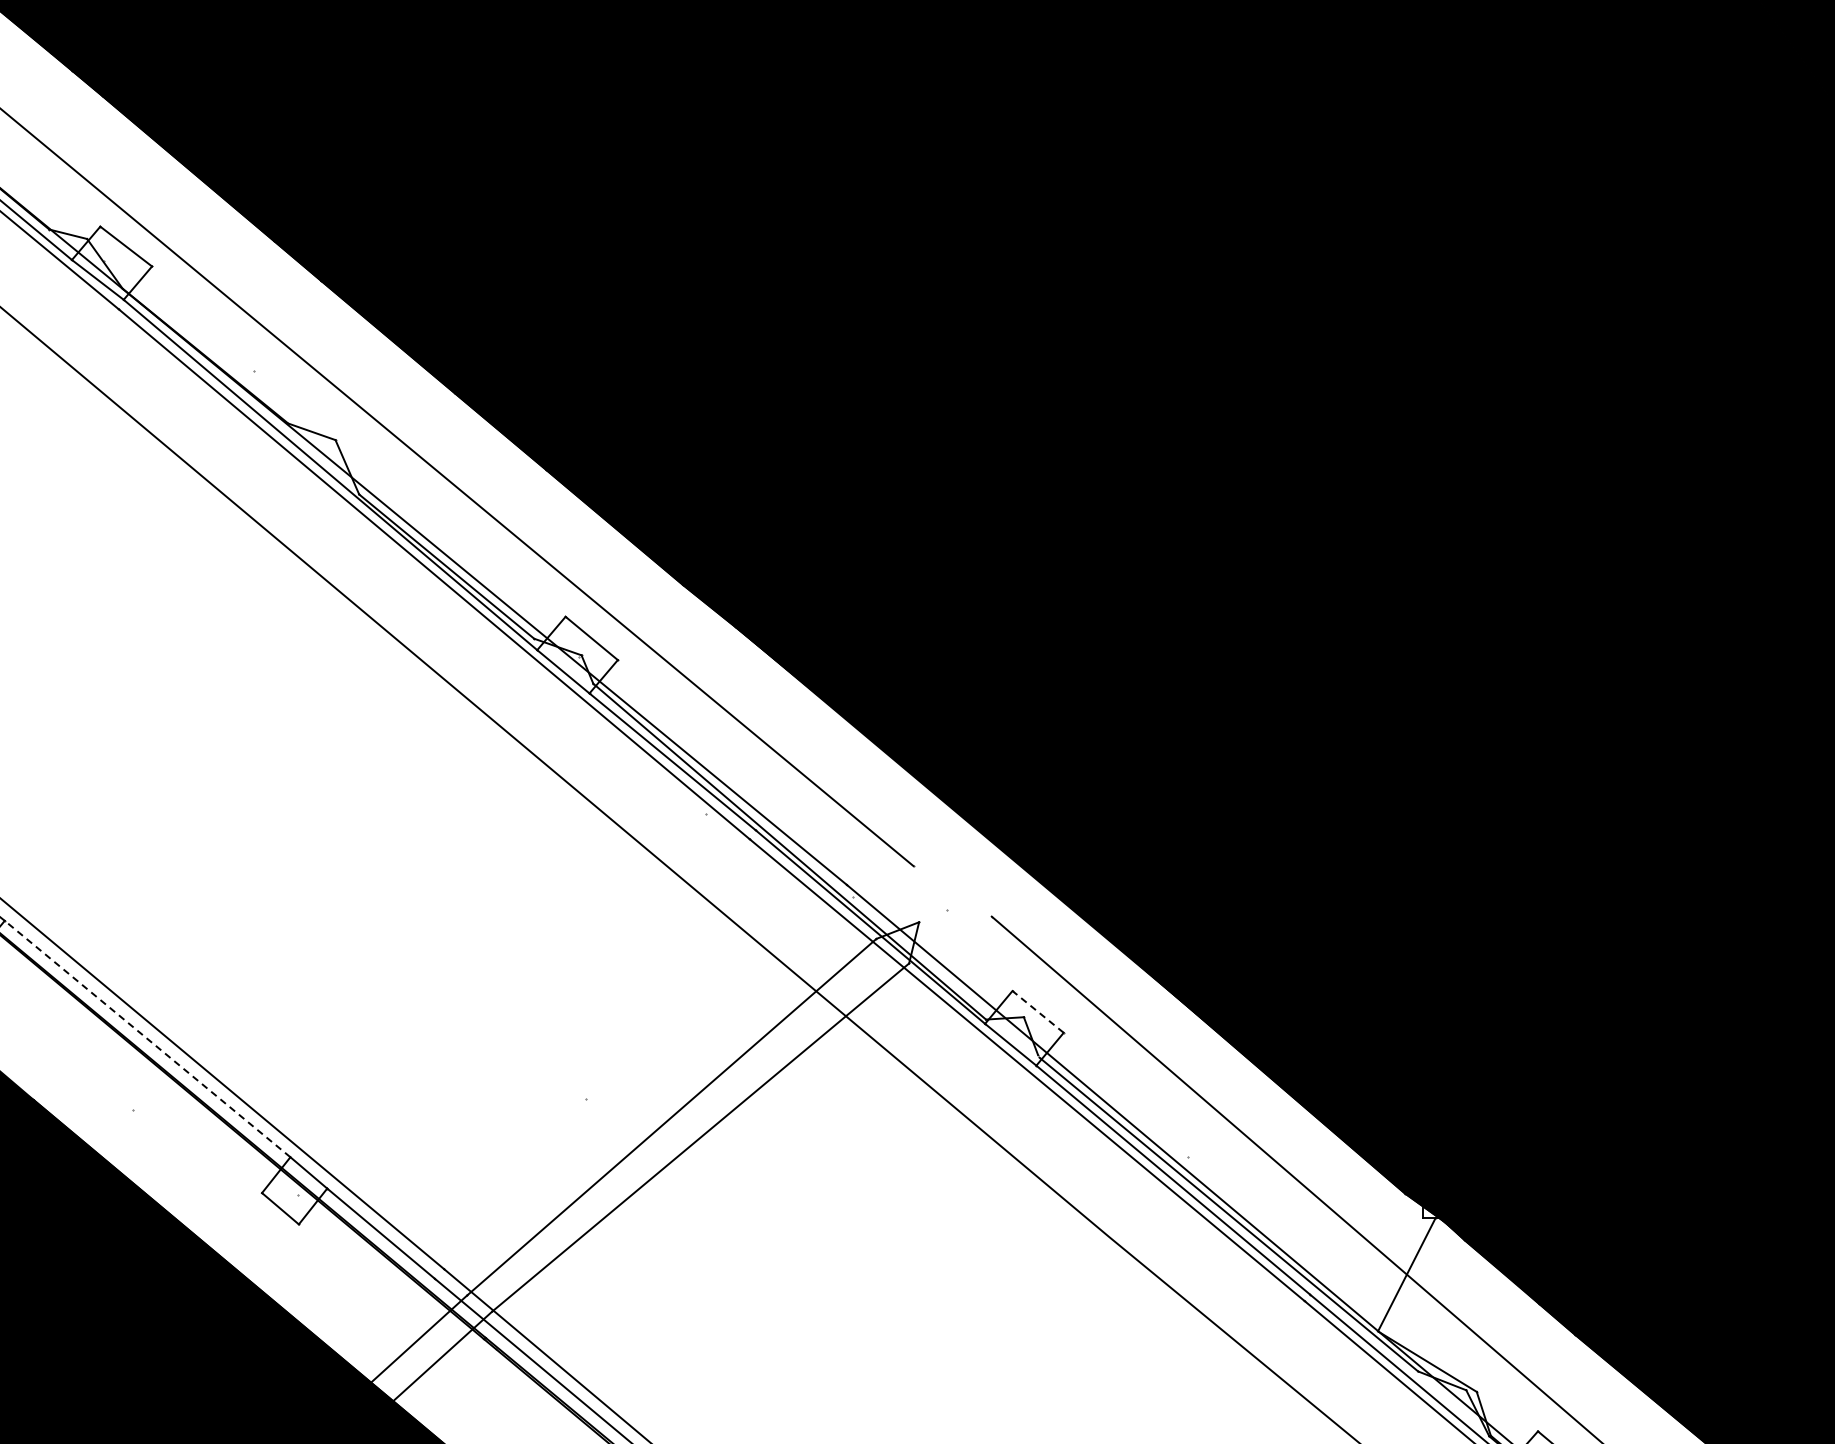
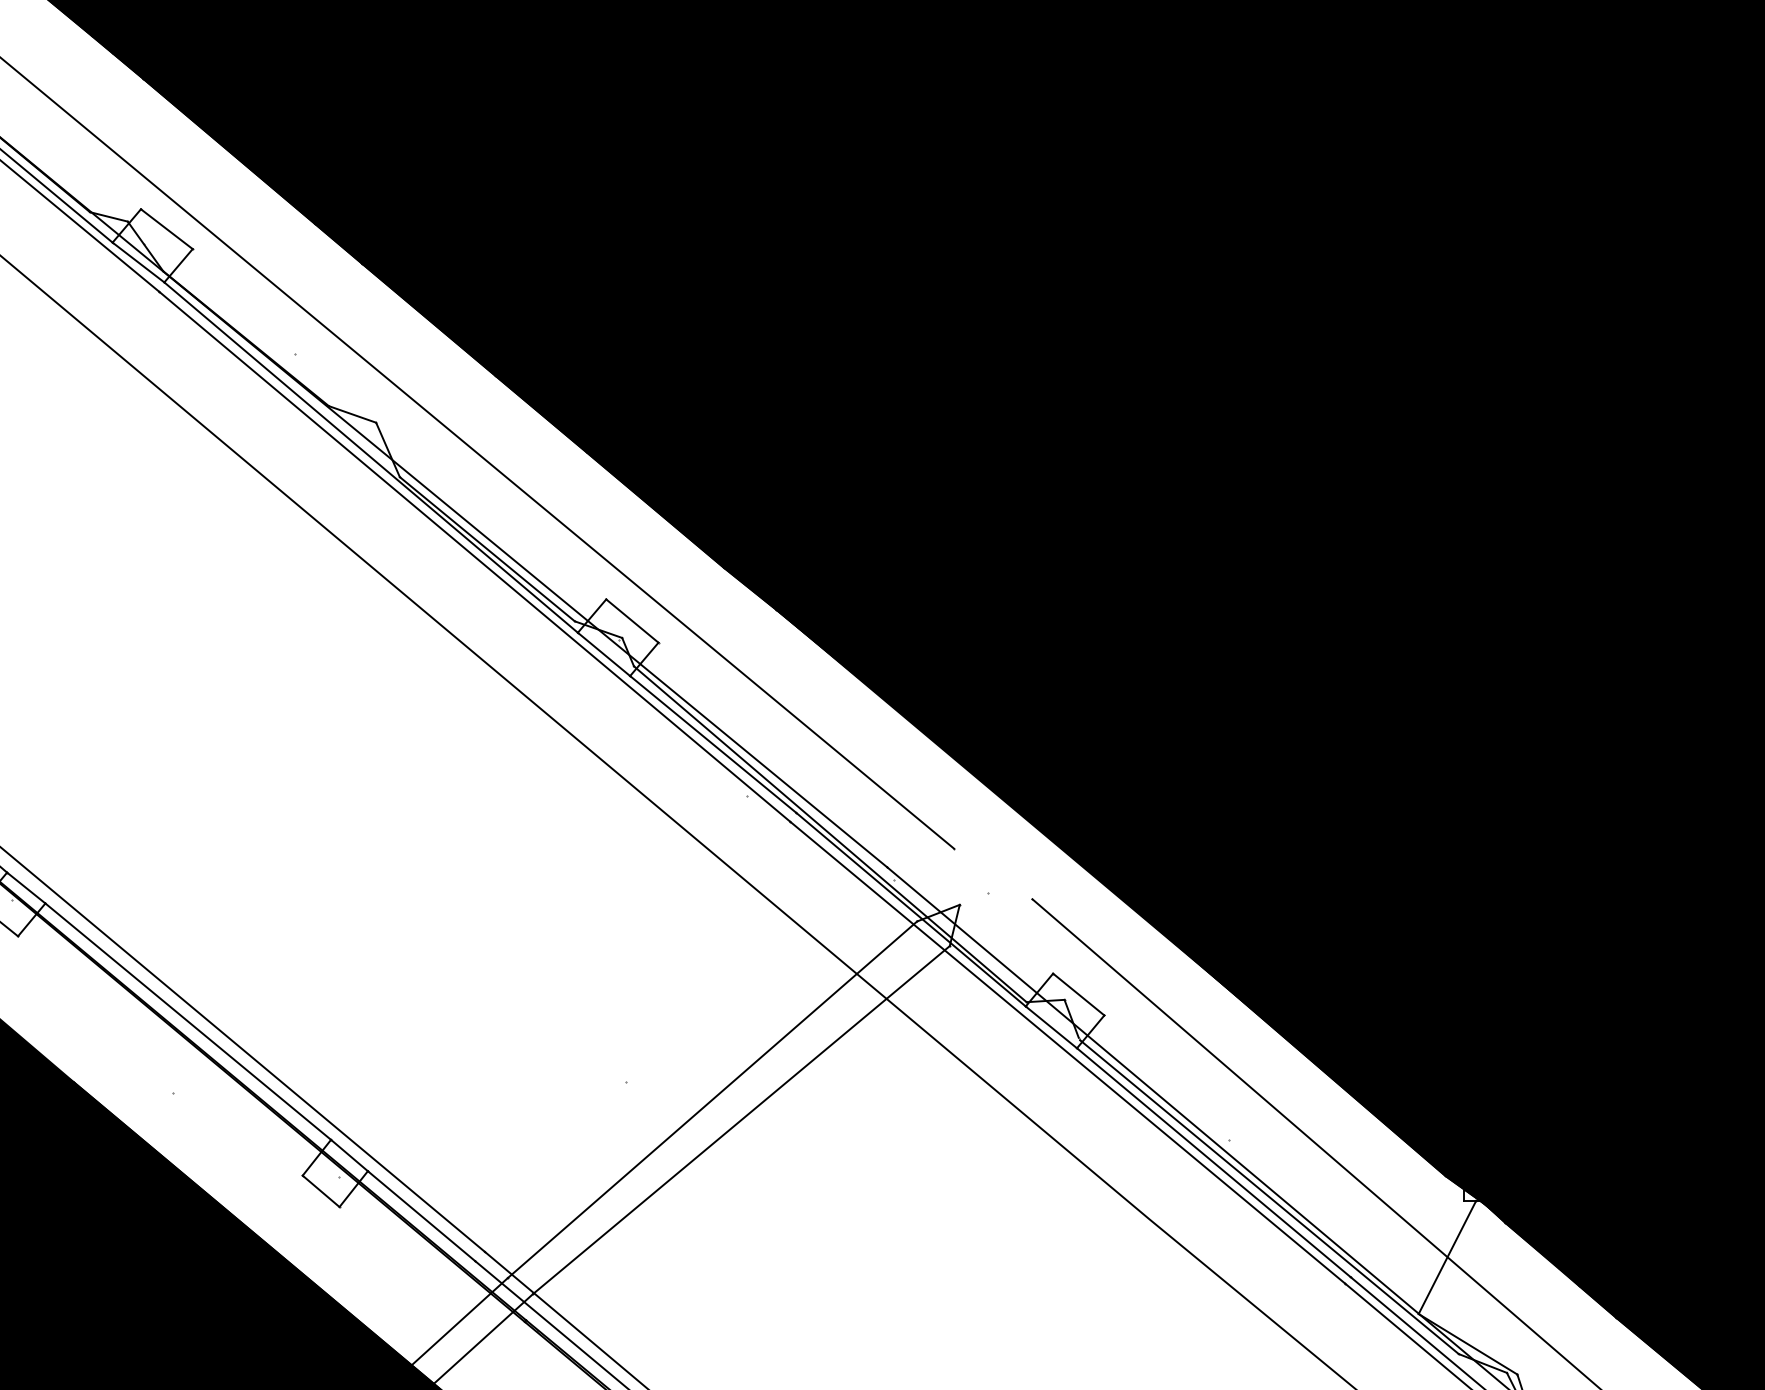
line: (1037, 1011) -> (1078, 994), dashed -> solid
line: (147, 1038) -> (188, 1021), dashed -> solid

